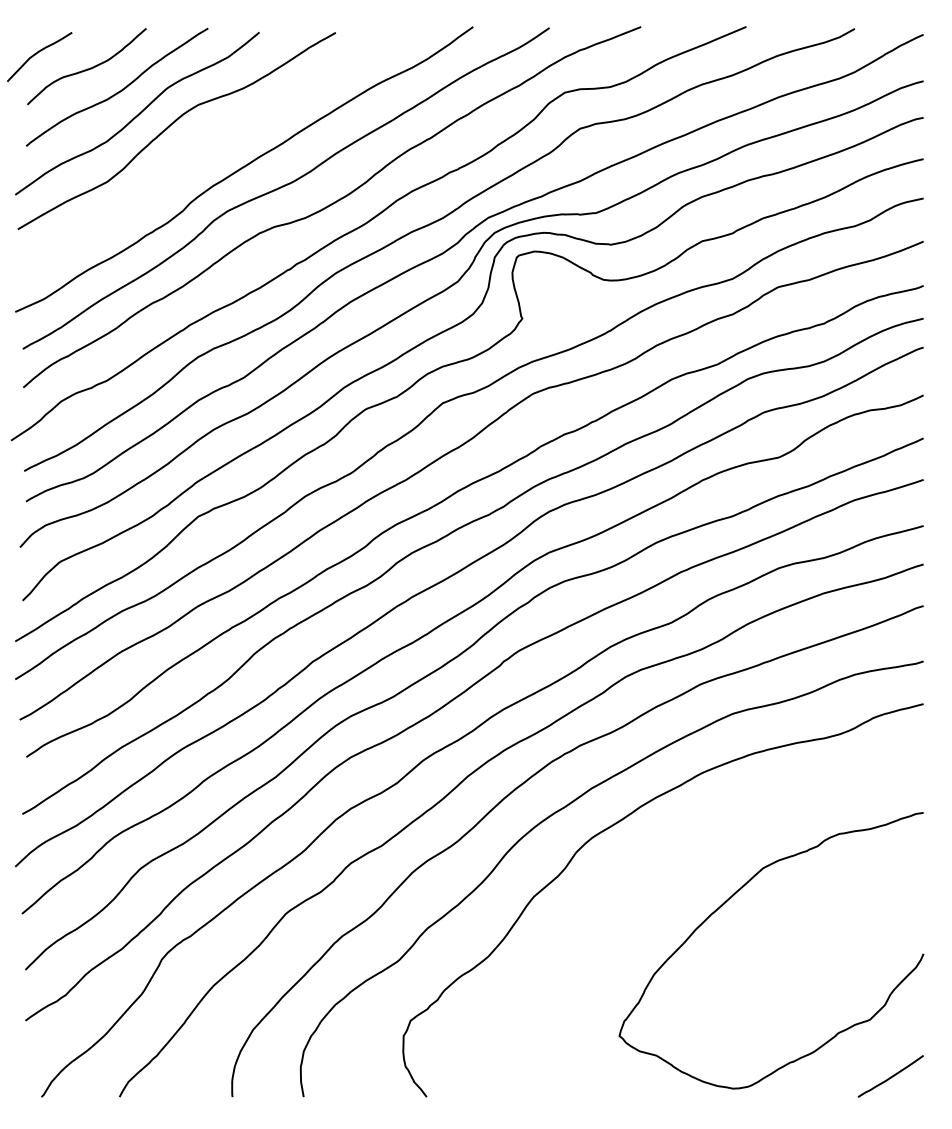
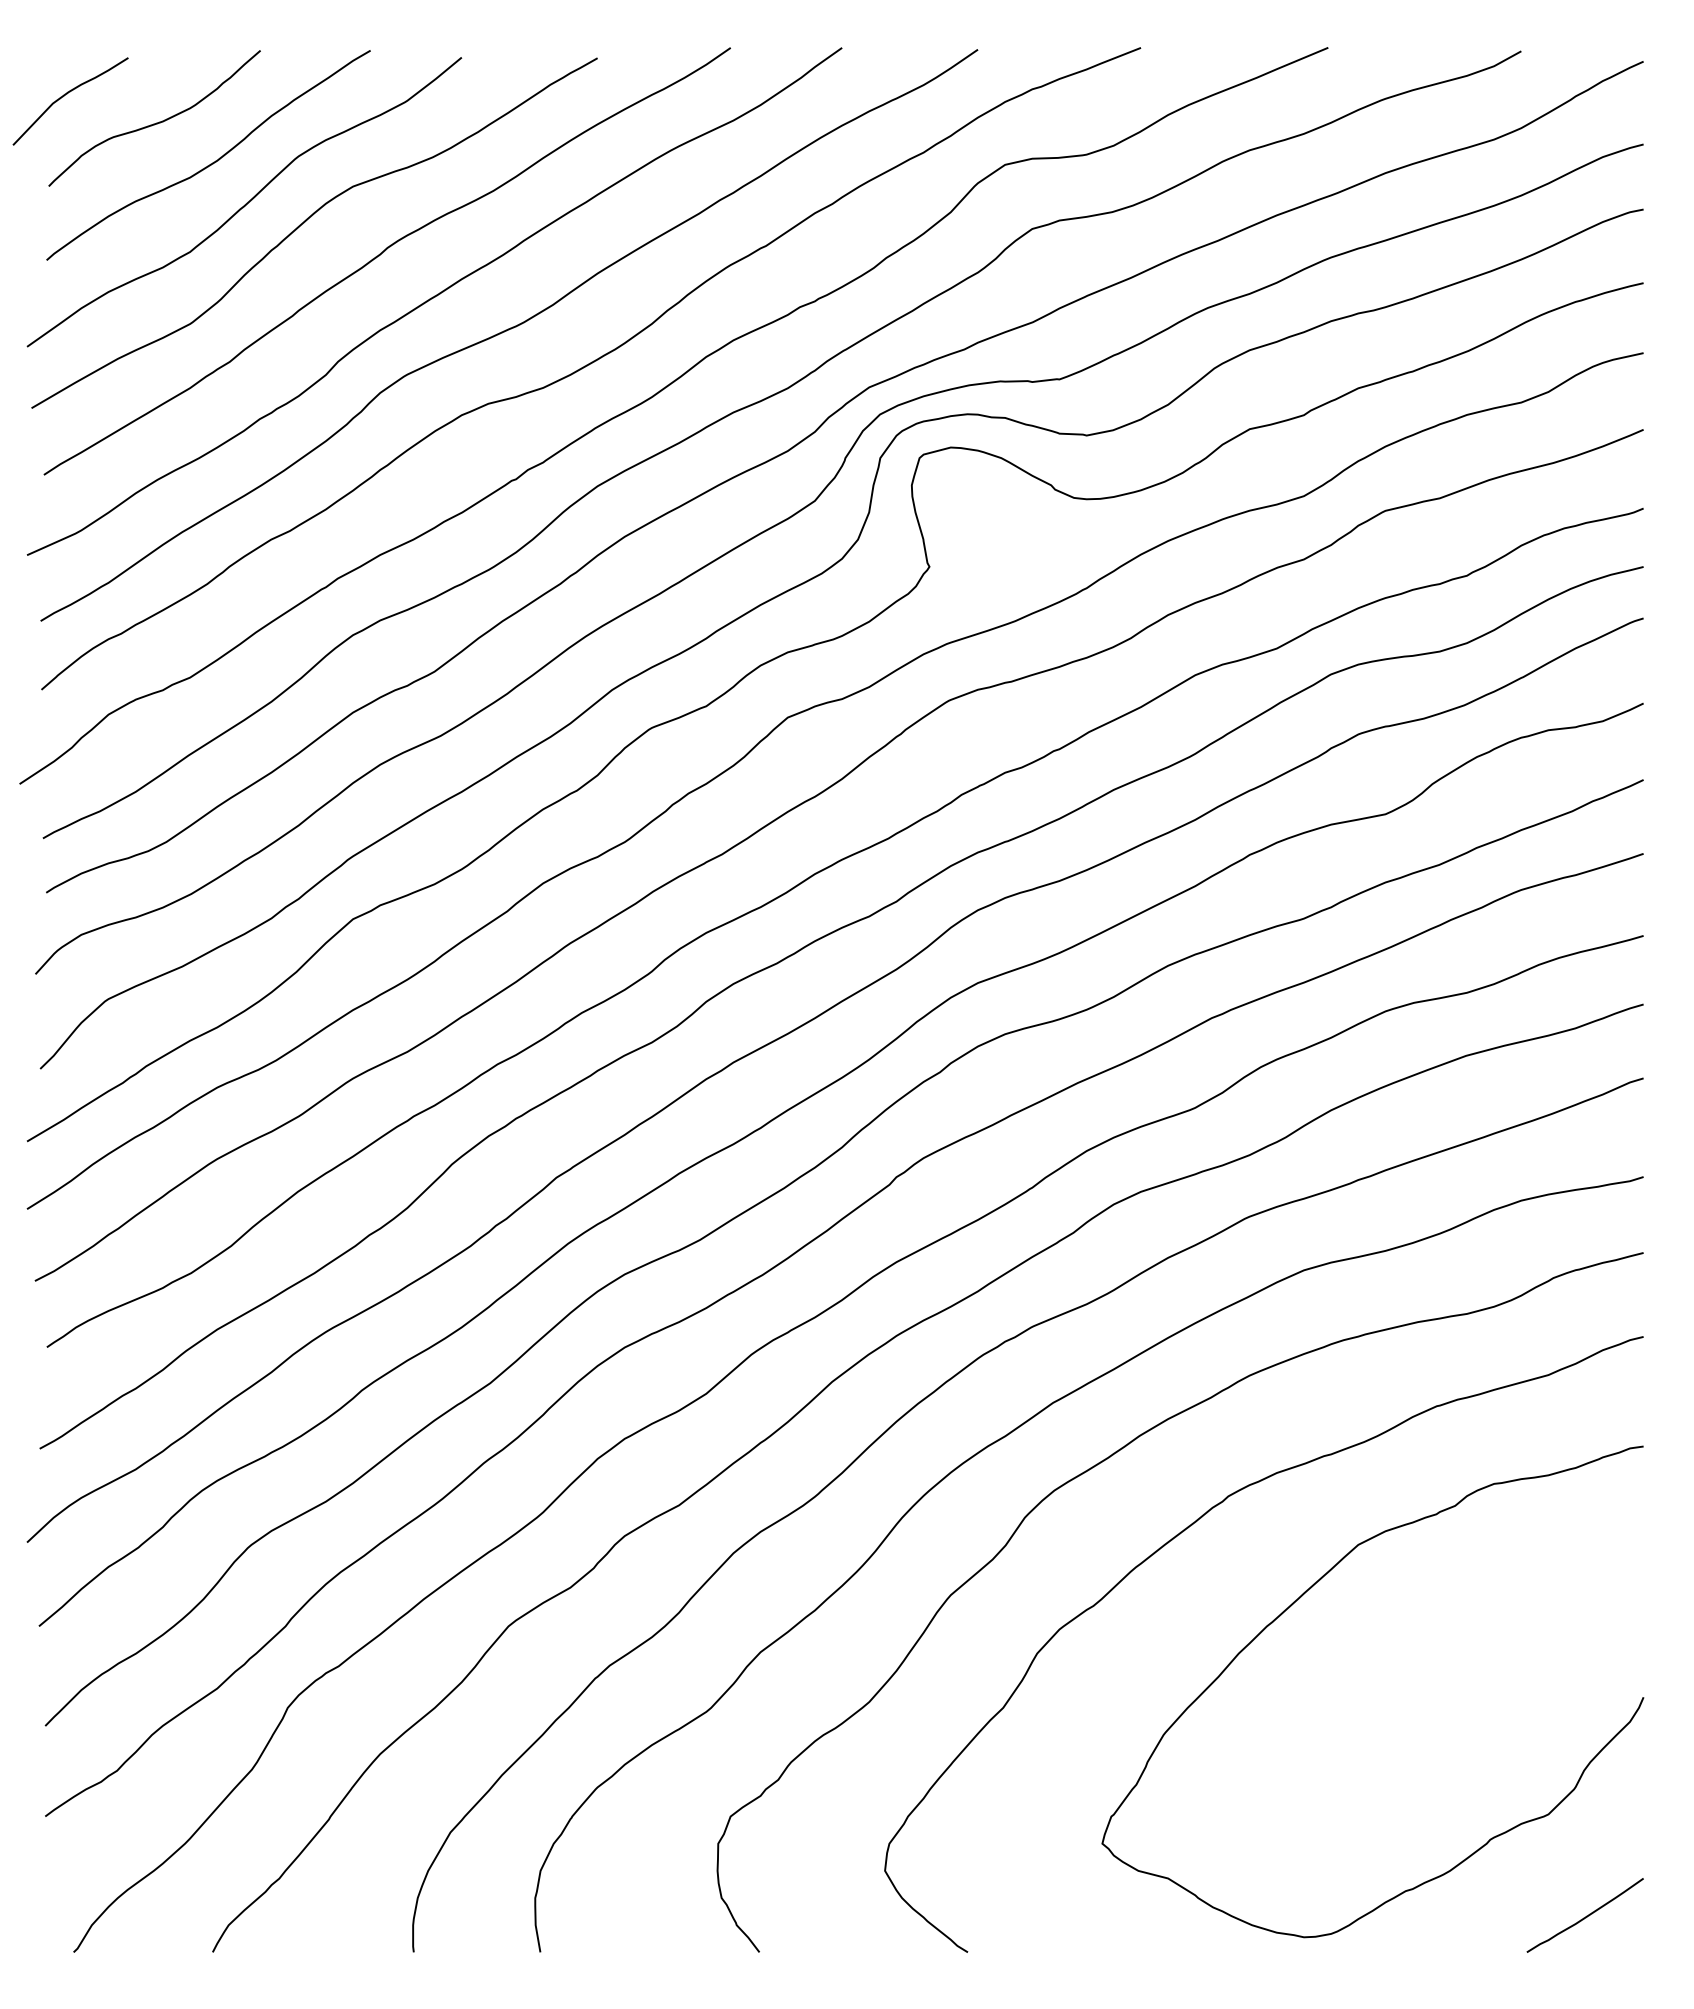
curve: (214, 143) -> (381, 255), added
curve: (665, 861) -> (1184, 1533), added

